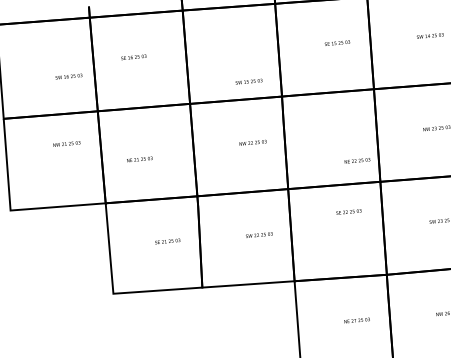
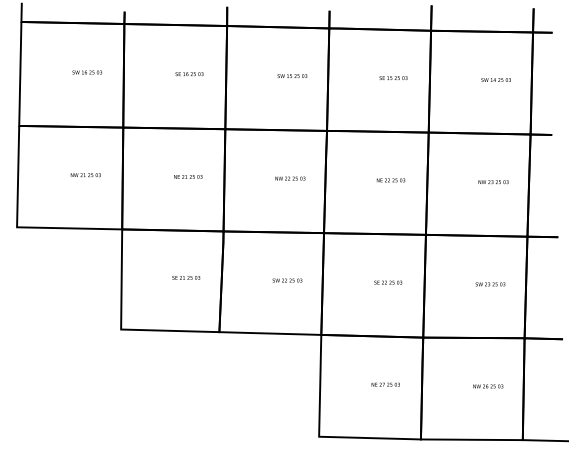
text: (133, 57) -> (189, 74), moved
text: (69, 76) -> (87, 72), moved
text: (249, 81) -> (292, 75), moved
text: (66, 144) -> (85, 175), moved
text: (139, 159) -> (188, 176), moved
text: (356, 160) -> (390, 180), moved
text: (349, 211) -> (388, 282), moved

